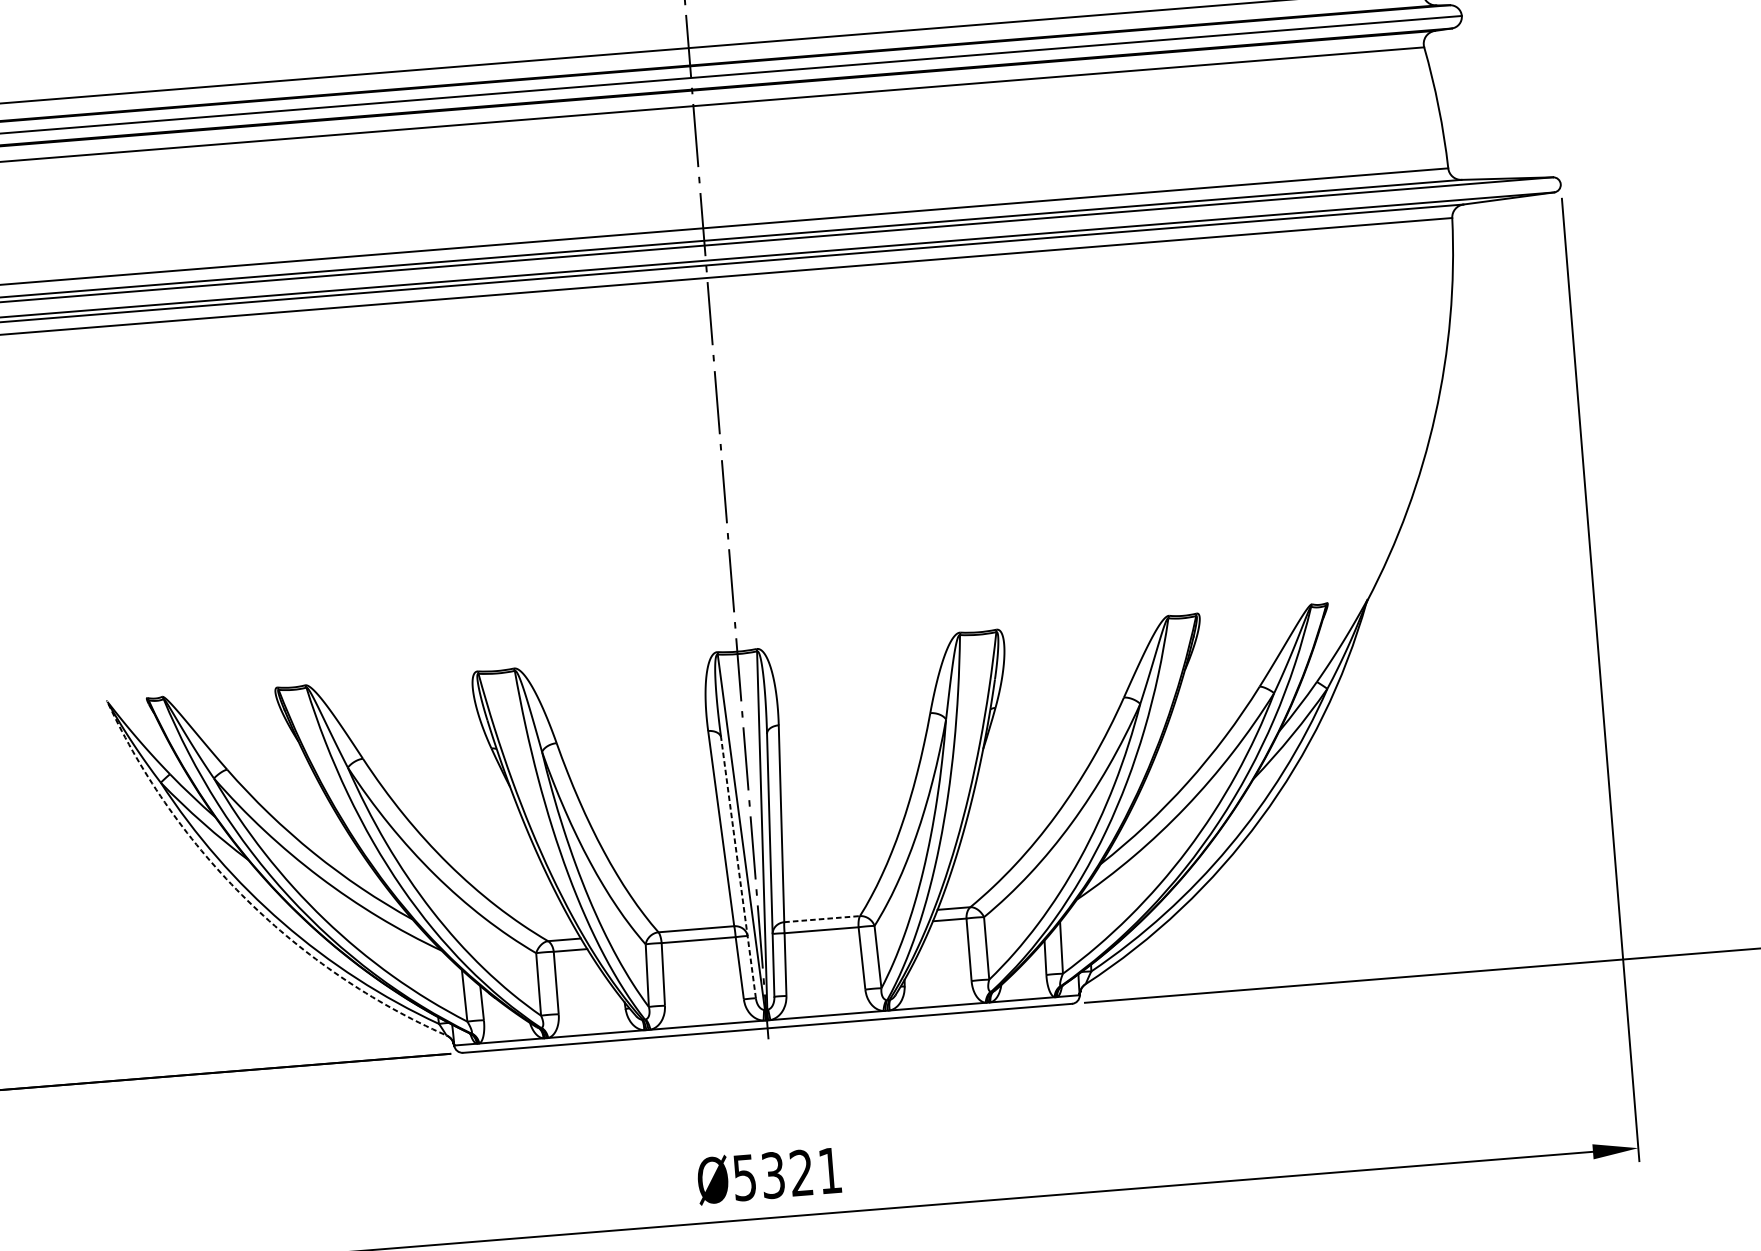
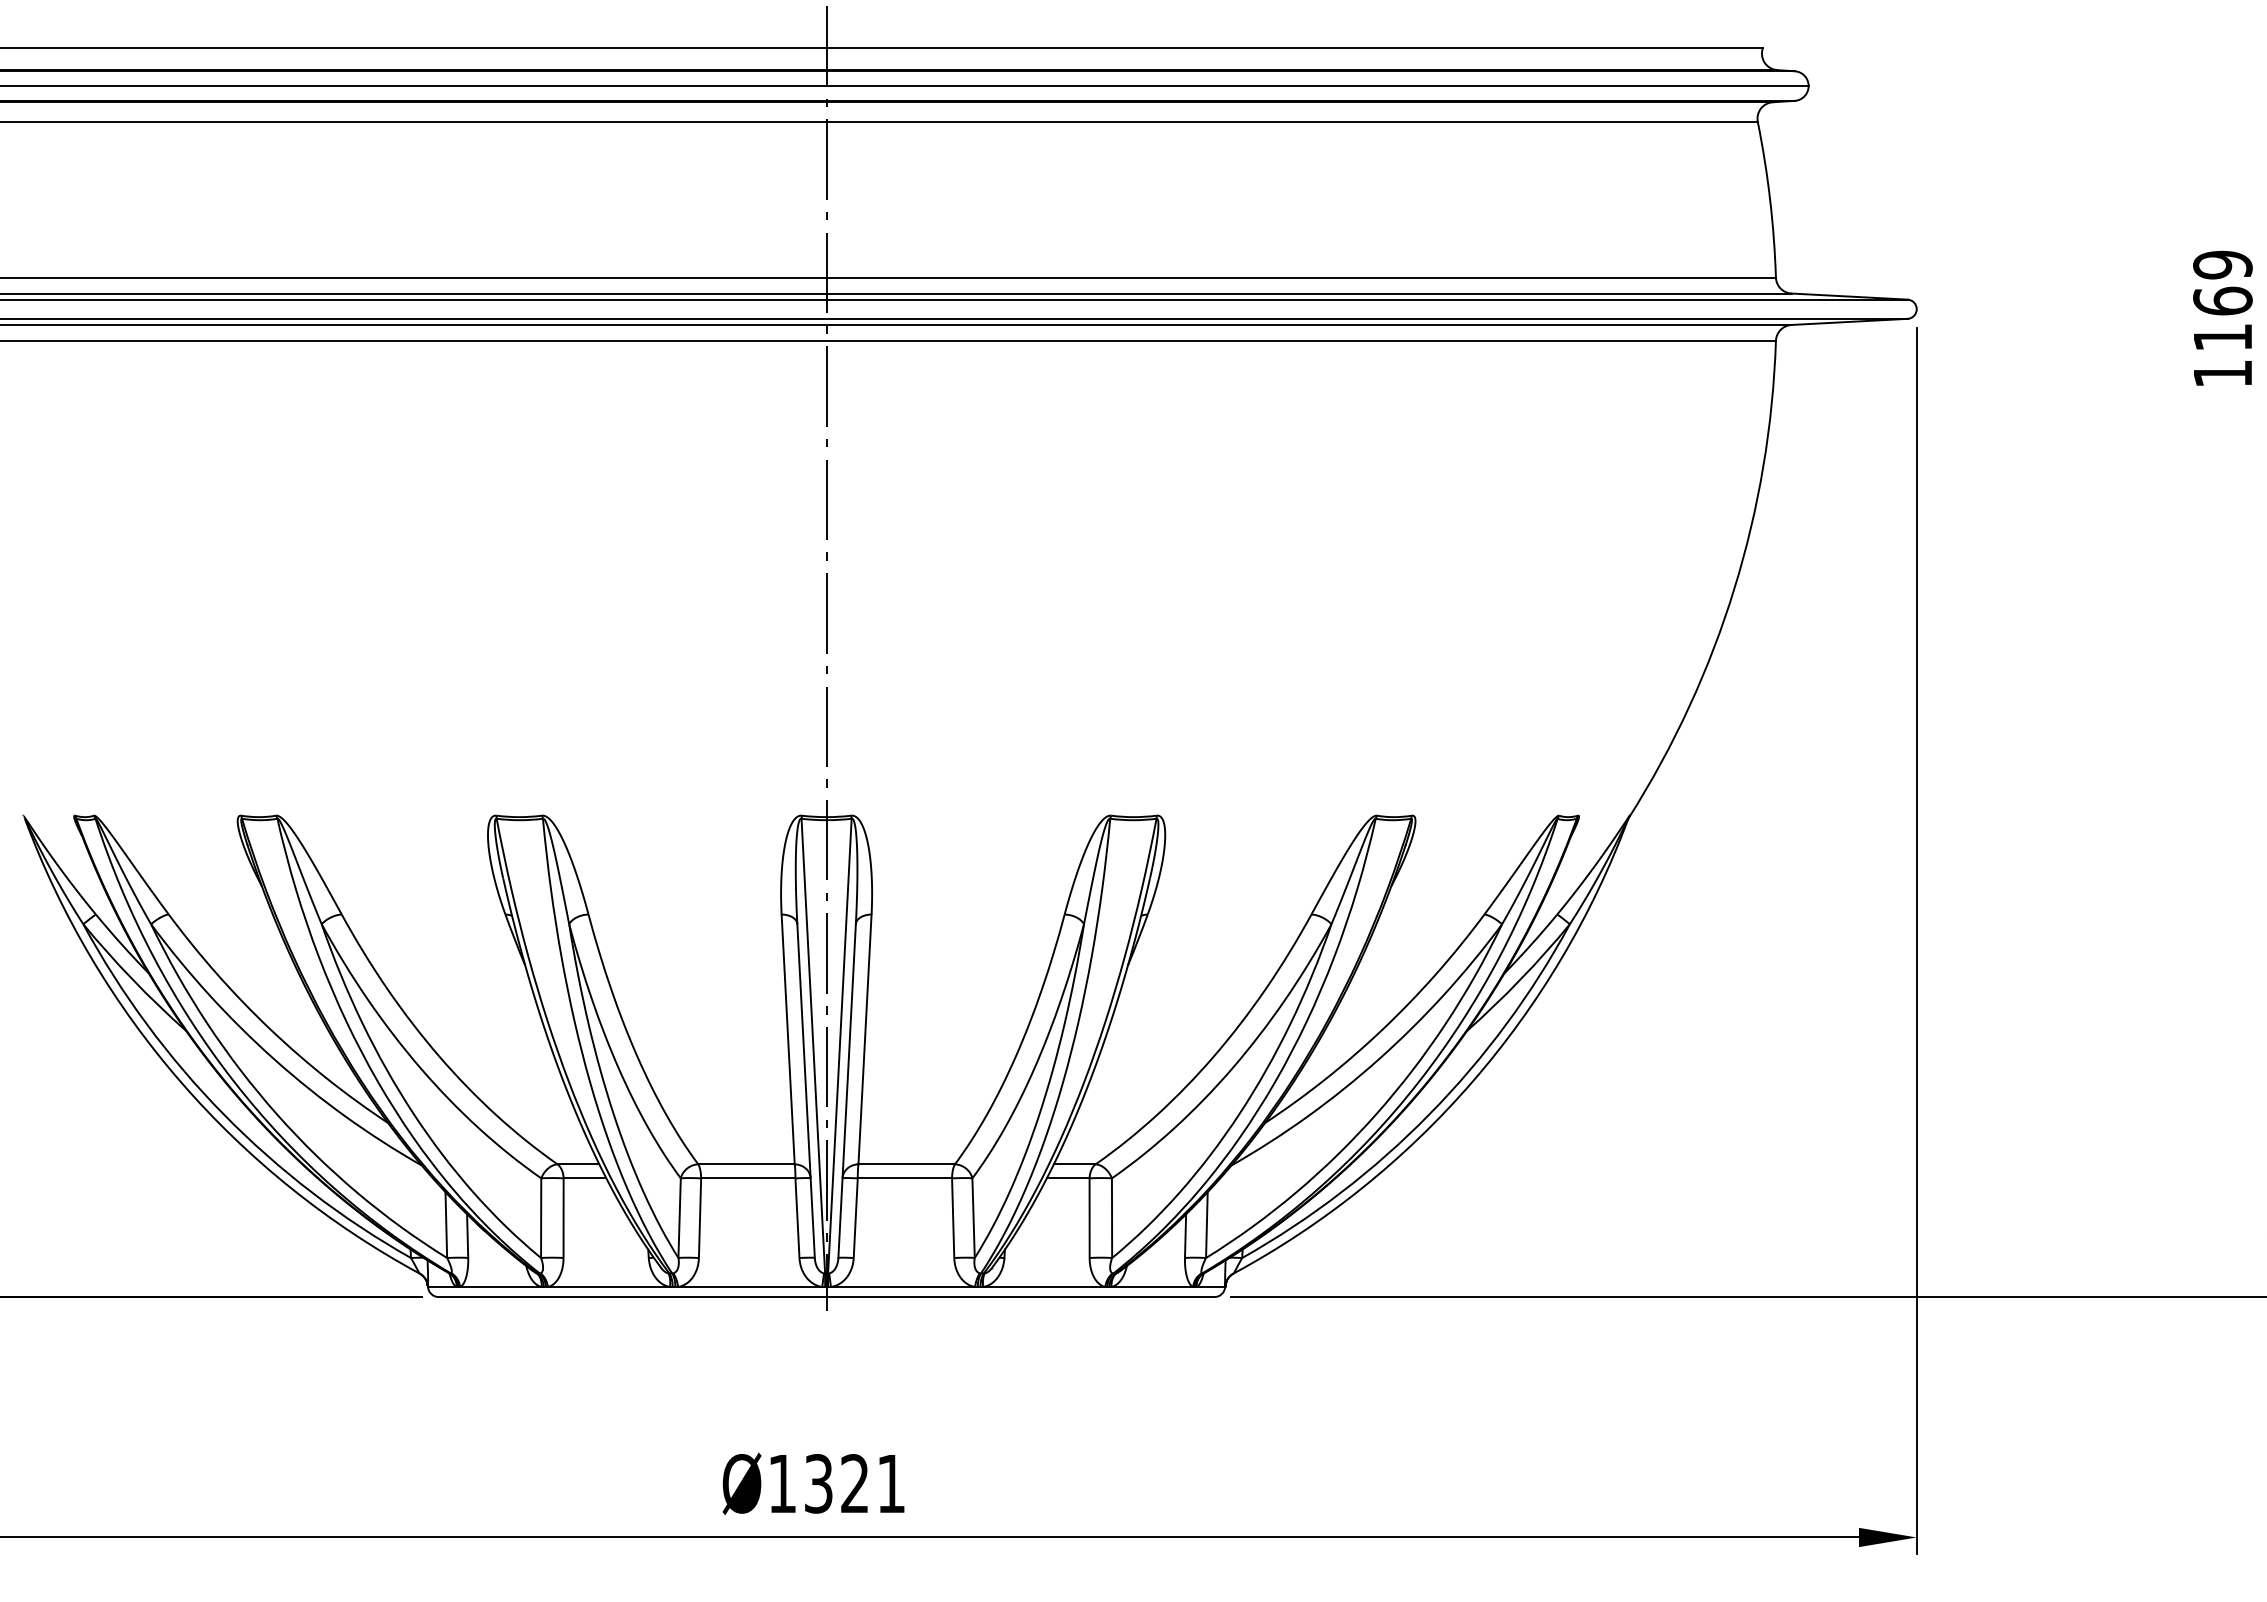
line: (738, 867) -> (806, 1090), dashed -> solid
arc: (246, 899) -> (180, 1081), dashed -> solid
line: (822, 919) -> (907, 1164), dashed -> solid
text: (744, 1178) -> (781, 1484), Ø5321 -> Ø1321

